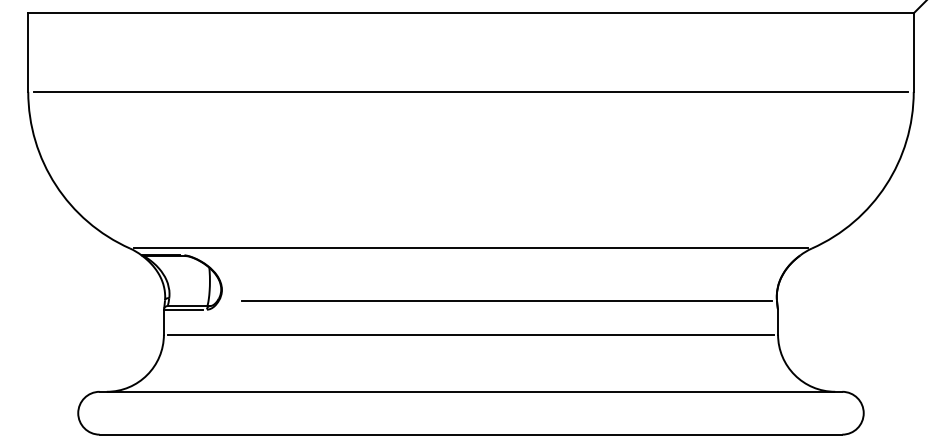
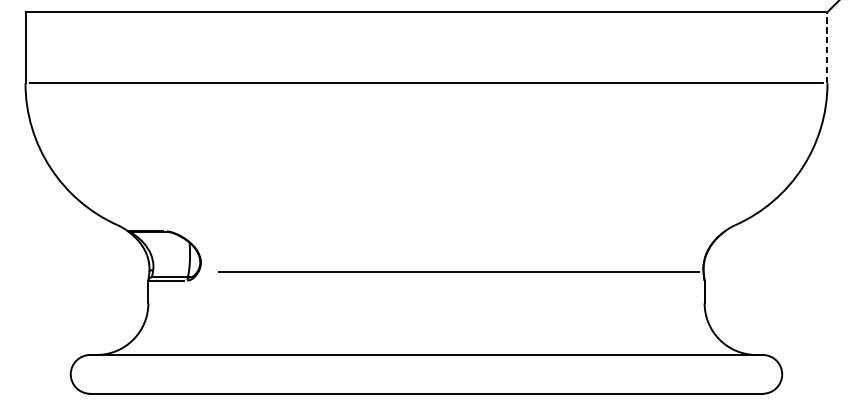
line: (913, 52) -> (827, 47), solid -> dashed
line: (470, 248) -> (426, 225), removed
line: (470, 334) -> (426, 303), removed

